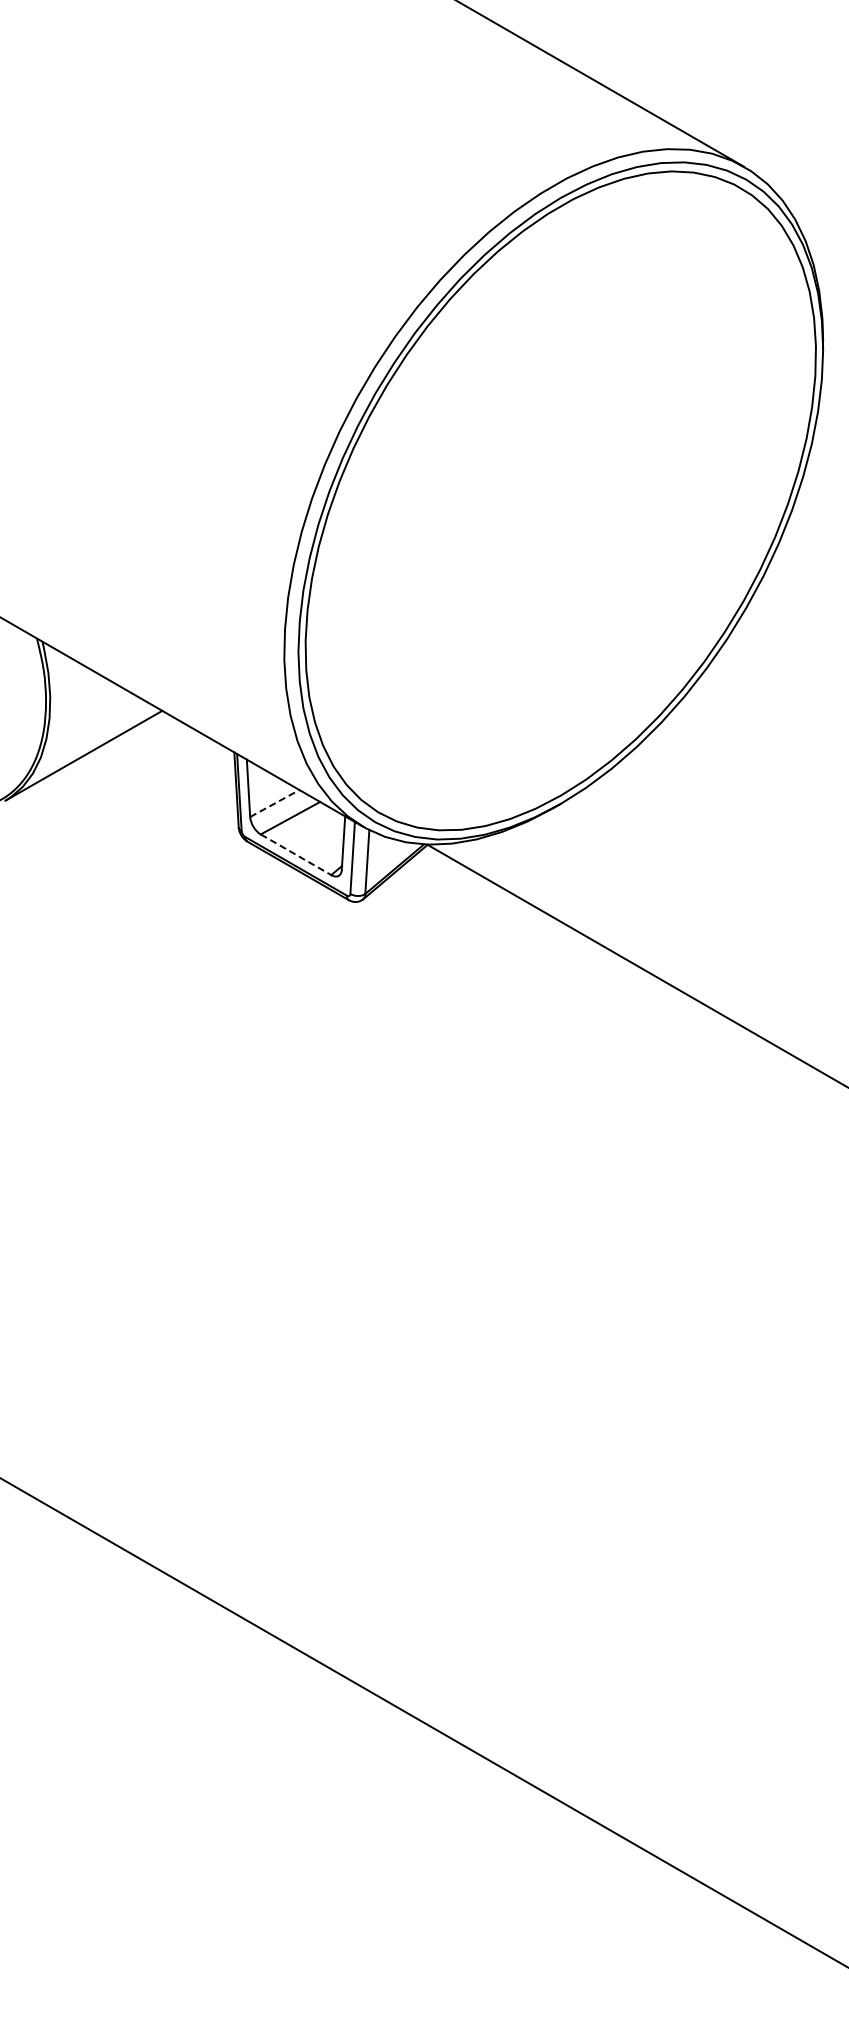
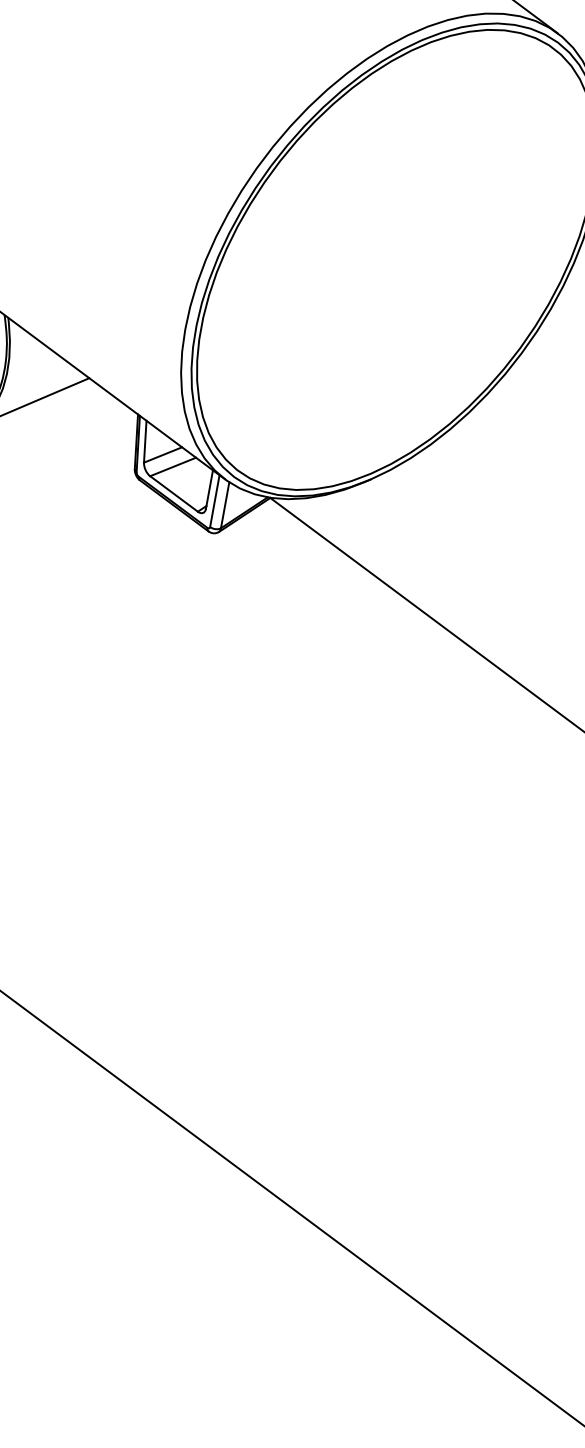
line: (275, 803) -> (163, 455), dashed -> solid
line: (296, 854) -> (174, 493), dashed -> solid

